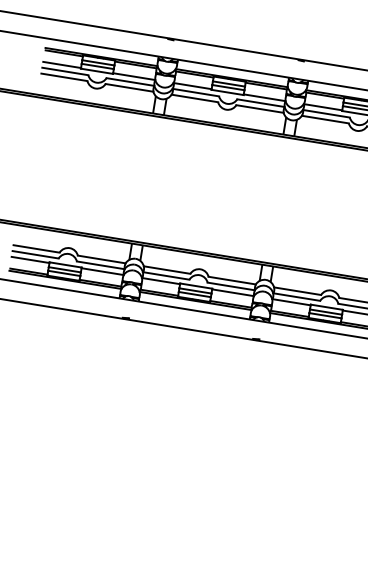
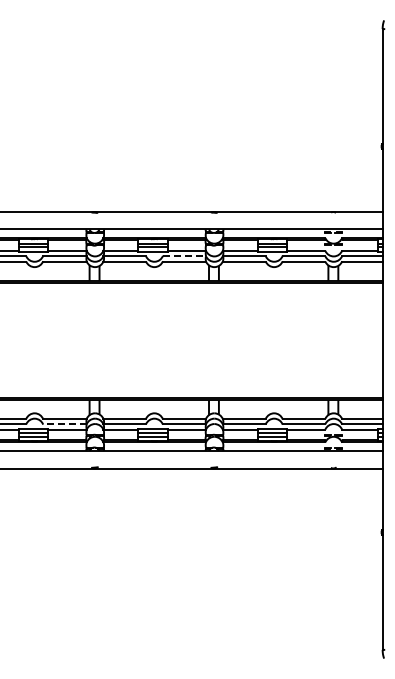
line: (261, 103) -> (184, 256), solid -> dashed
line: (100, 265) -> (64, 424), solid -> dashed

